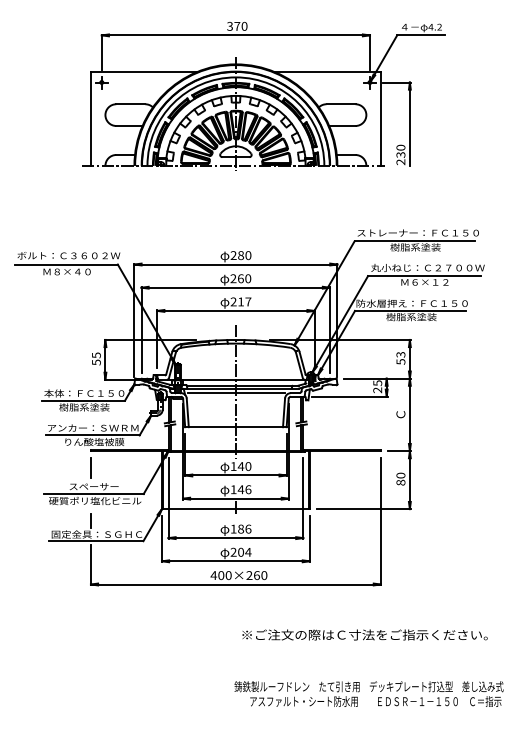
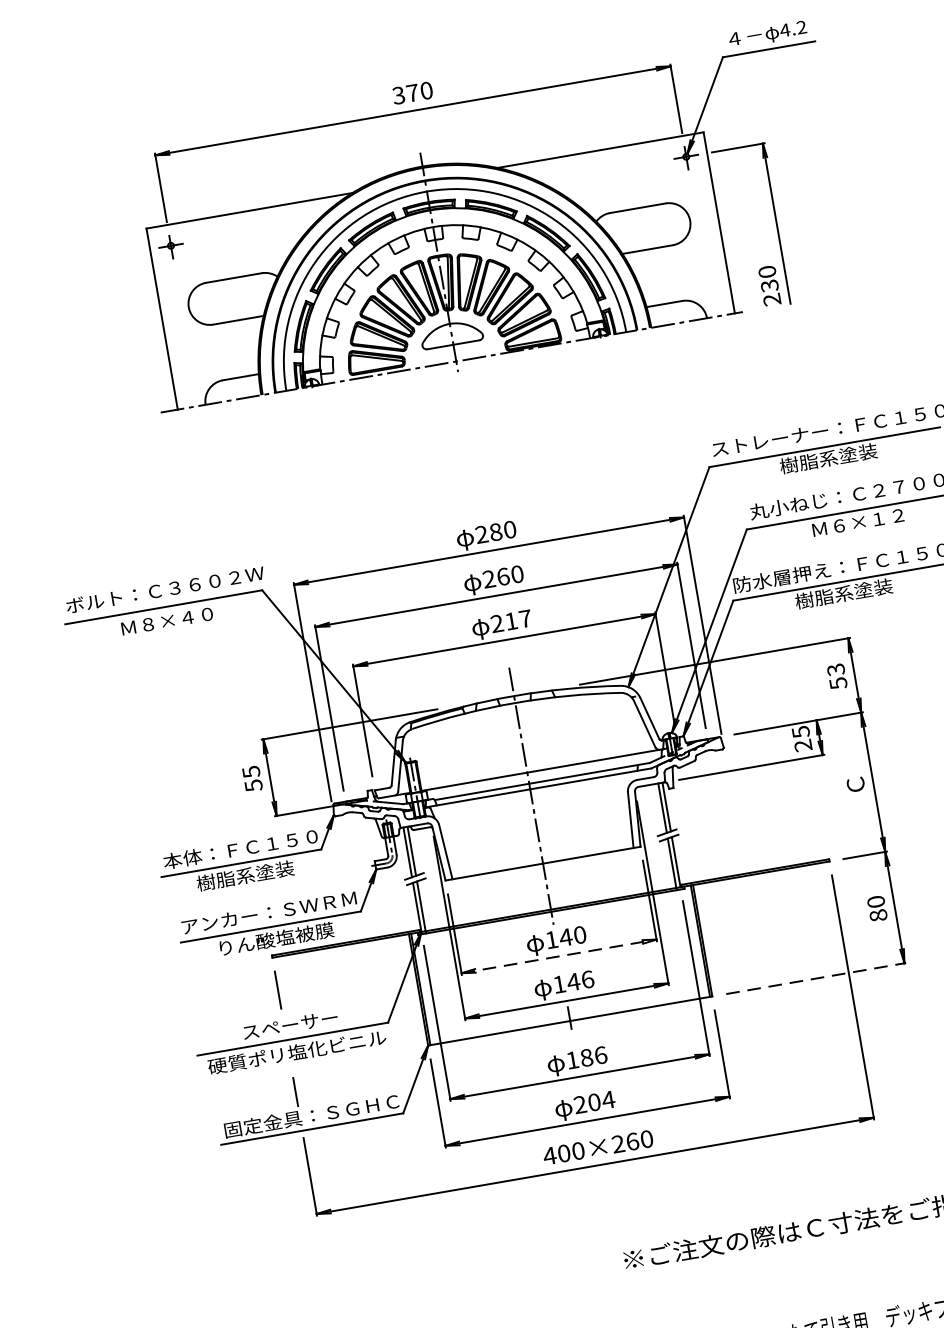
line: (236, 393) -> (532, 798), removed
line: (235, 475) -> (558, 956), solid -> dashed
line: (363, 509) -> (815, 979), solid -> dashed

